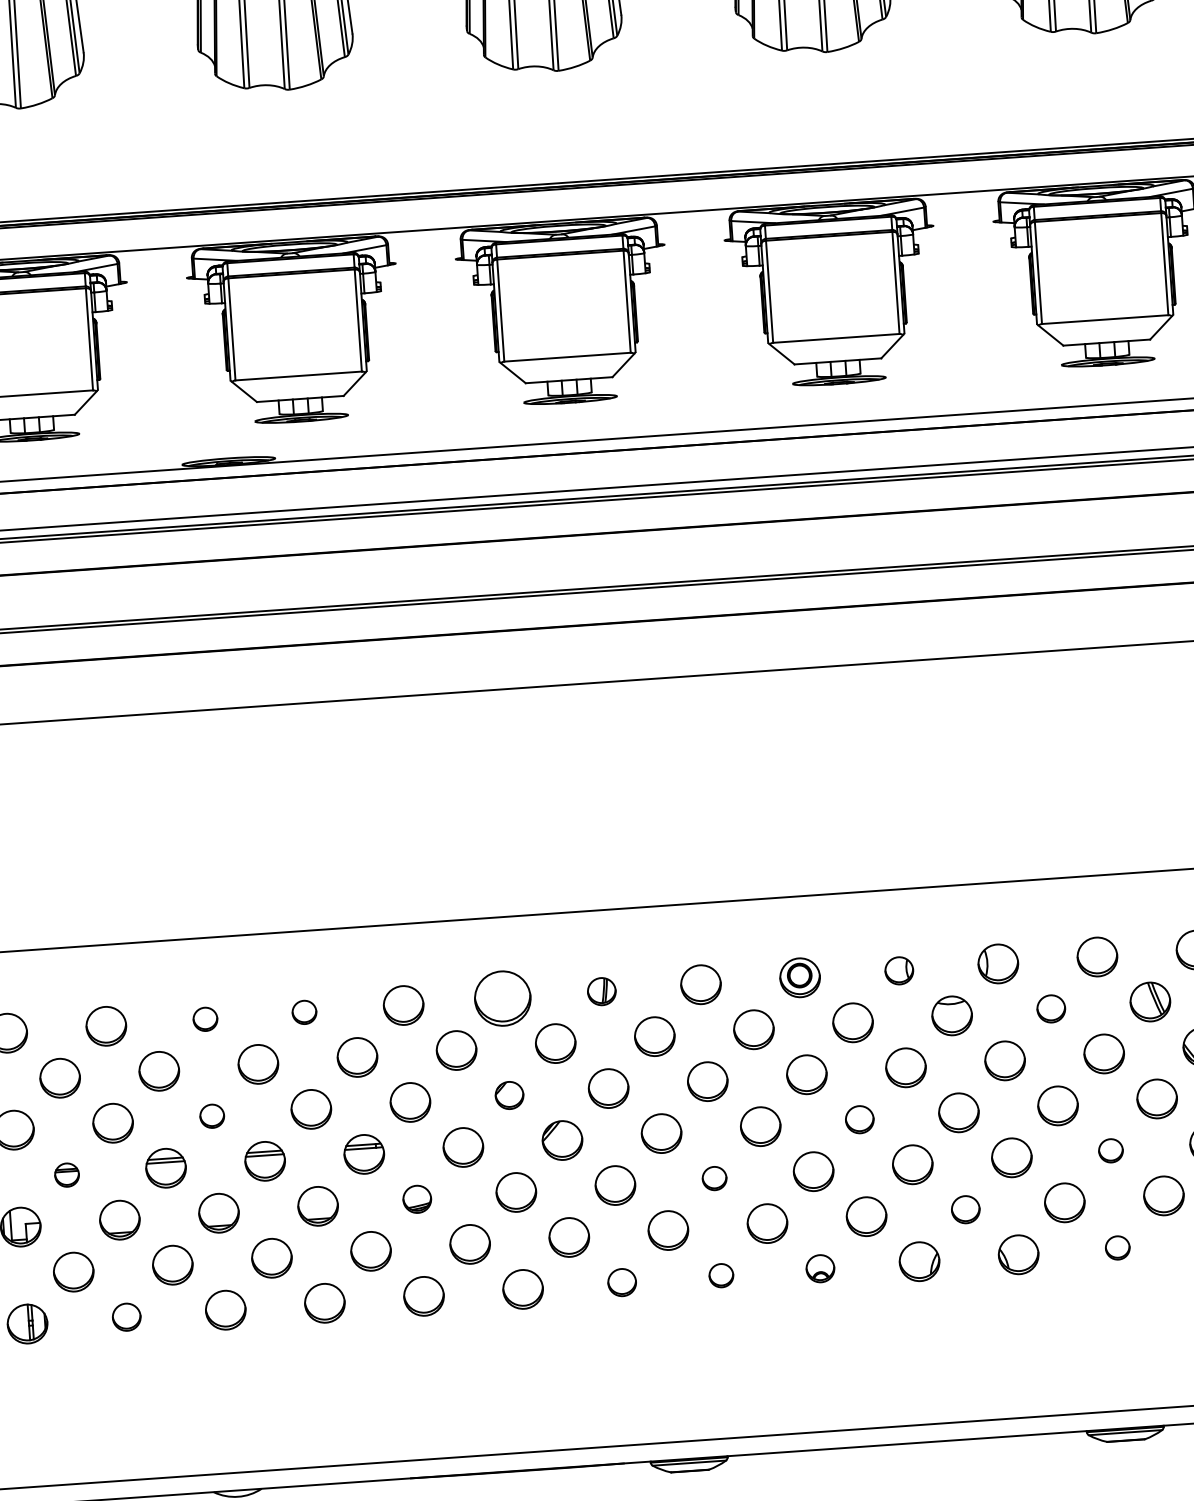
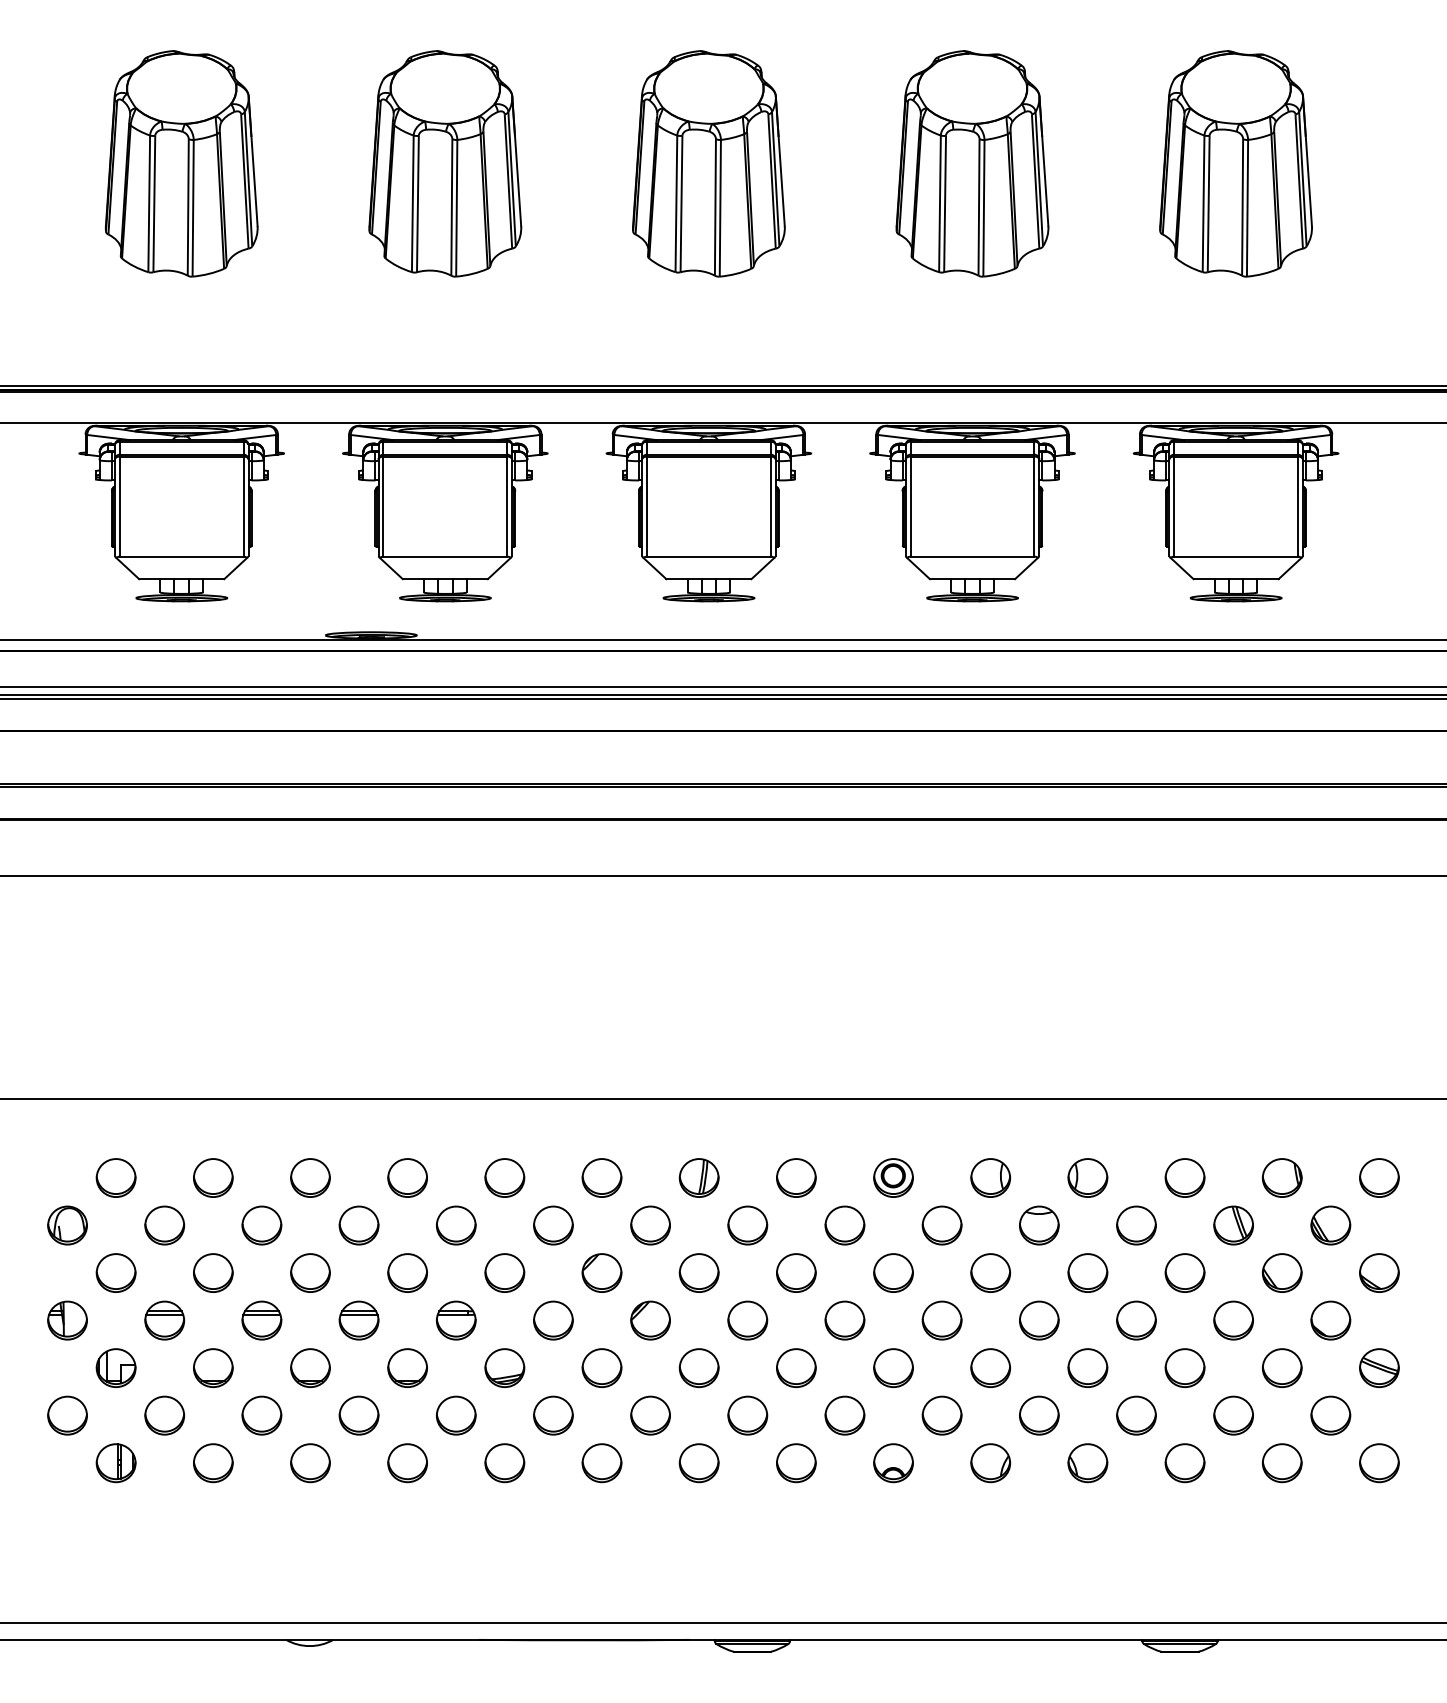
part: (898, 970) -> (990, 1177), size x1.43
part: (601, 991) -> (698, 1177), size x1.43
part: (502, 998) -> (601, 1177), size x0.71
part: (1051, 1008) -> (1136, 1225), size x1.43
part: (304, 1011) -> (407, 1177), size x1.67
part: (205, 1018) -> (310, 1177), size x1.67
part: (509, 1094) -> (601, 1272), size x1.43
part: (212, 1115) -> (310, 1272), size x1.67
part: (859, 1119) -> (941, 1320), size x1.43
part: (1110, 1150) -> (1184, 1367), size x1.67
part: (66, 1175) -> (164, 1320), size x1.67
part: (714, 1177) -> (796, 1367), size x1.67
part: (416, 1198) -> (504, 1367), size x1.43
part: (965, 1209) -> (1039, 1415), size x1.43
part: (1117, 1248) -> (1184, 1463), size x1.67
part: (820, 1268) -> (893, 1463), size x1.43
part: (721, 1275) -> (796, 1463), size x1.67
part: (621, 1282) -> (698, 1463), size x1.43
part: (126, 1317) -> (213, 1463), size x1.43

